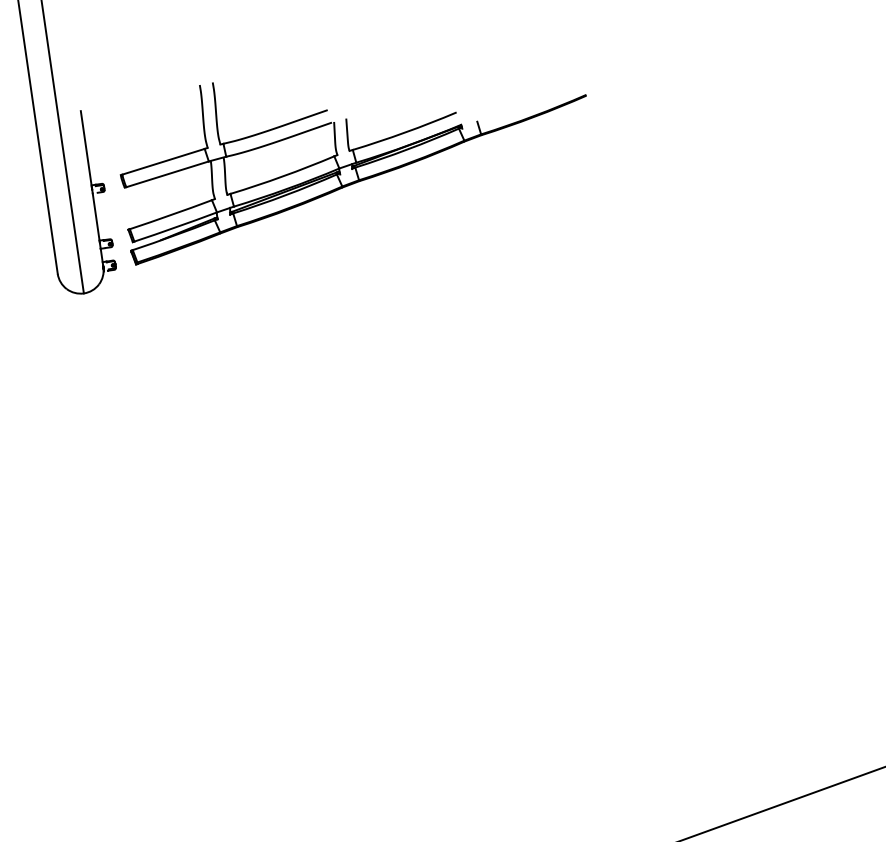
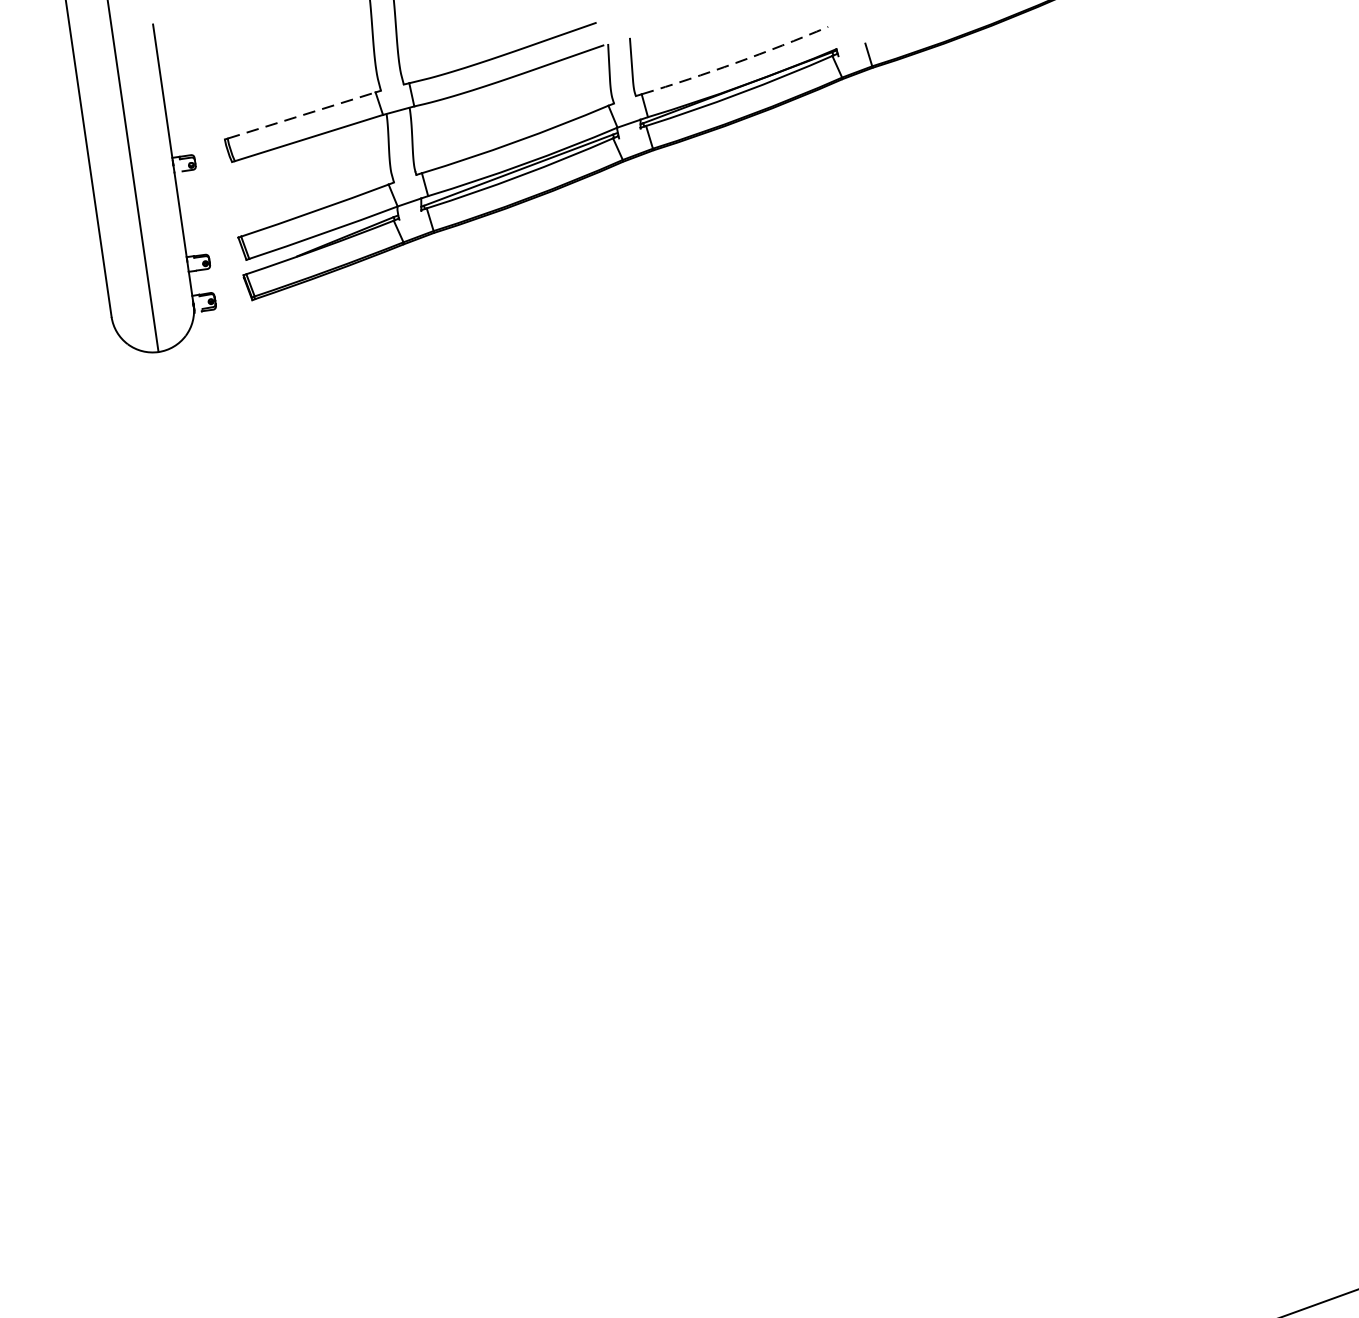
arc: (405, 132) -> (736, 62), solid -> dashed
line: (164, 161) -> (303, 115), solid -> dashed

